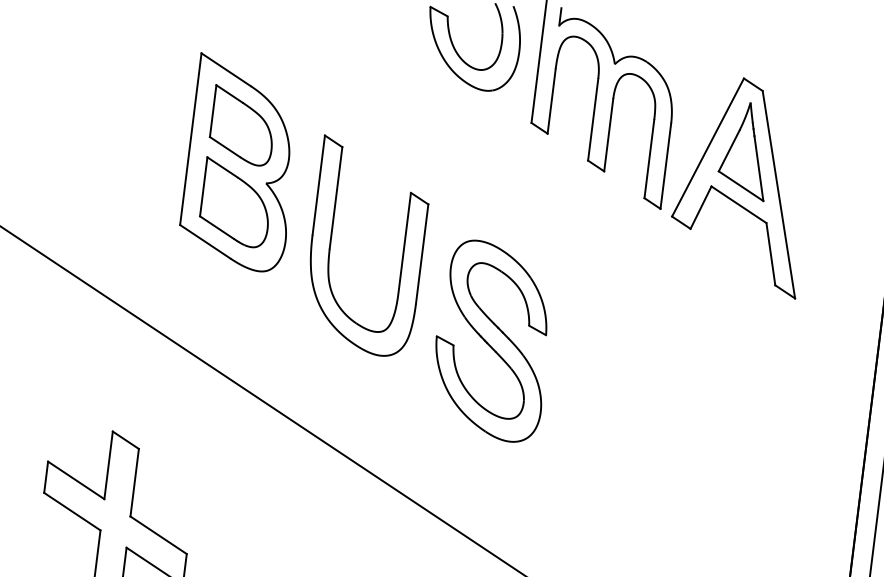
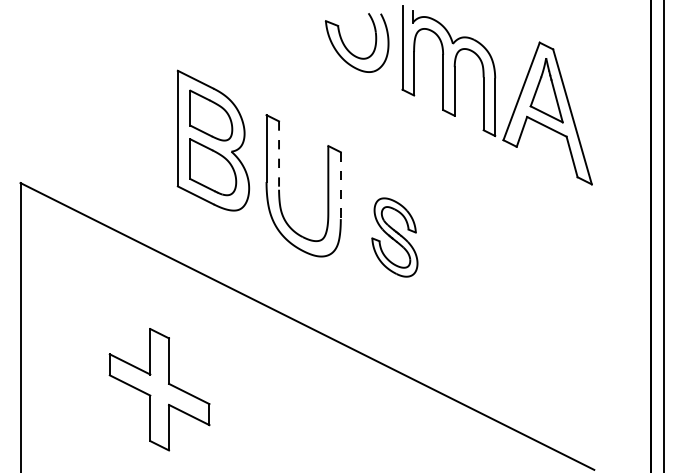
line: (336, 199) -> (279, 156), solid -> dashed
line: (421, 255) -> (340, 186), solid -> dashed
part: (492, 340) -> (394, 237), size x0.6

